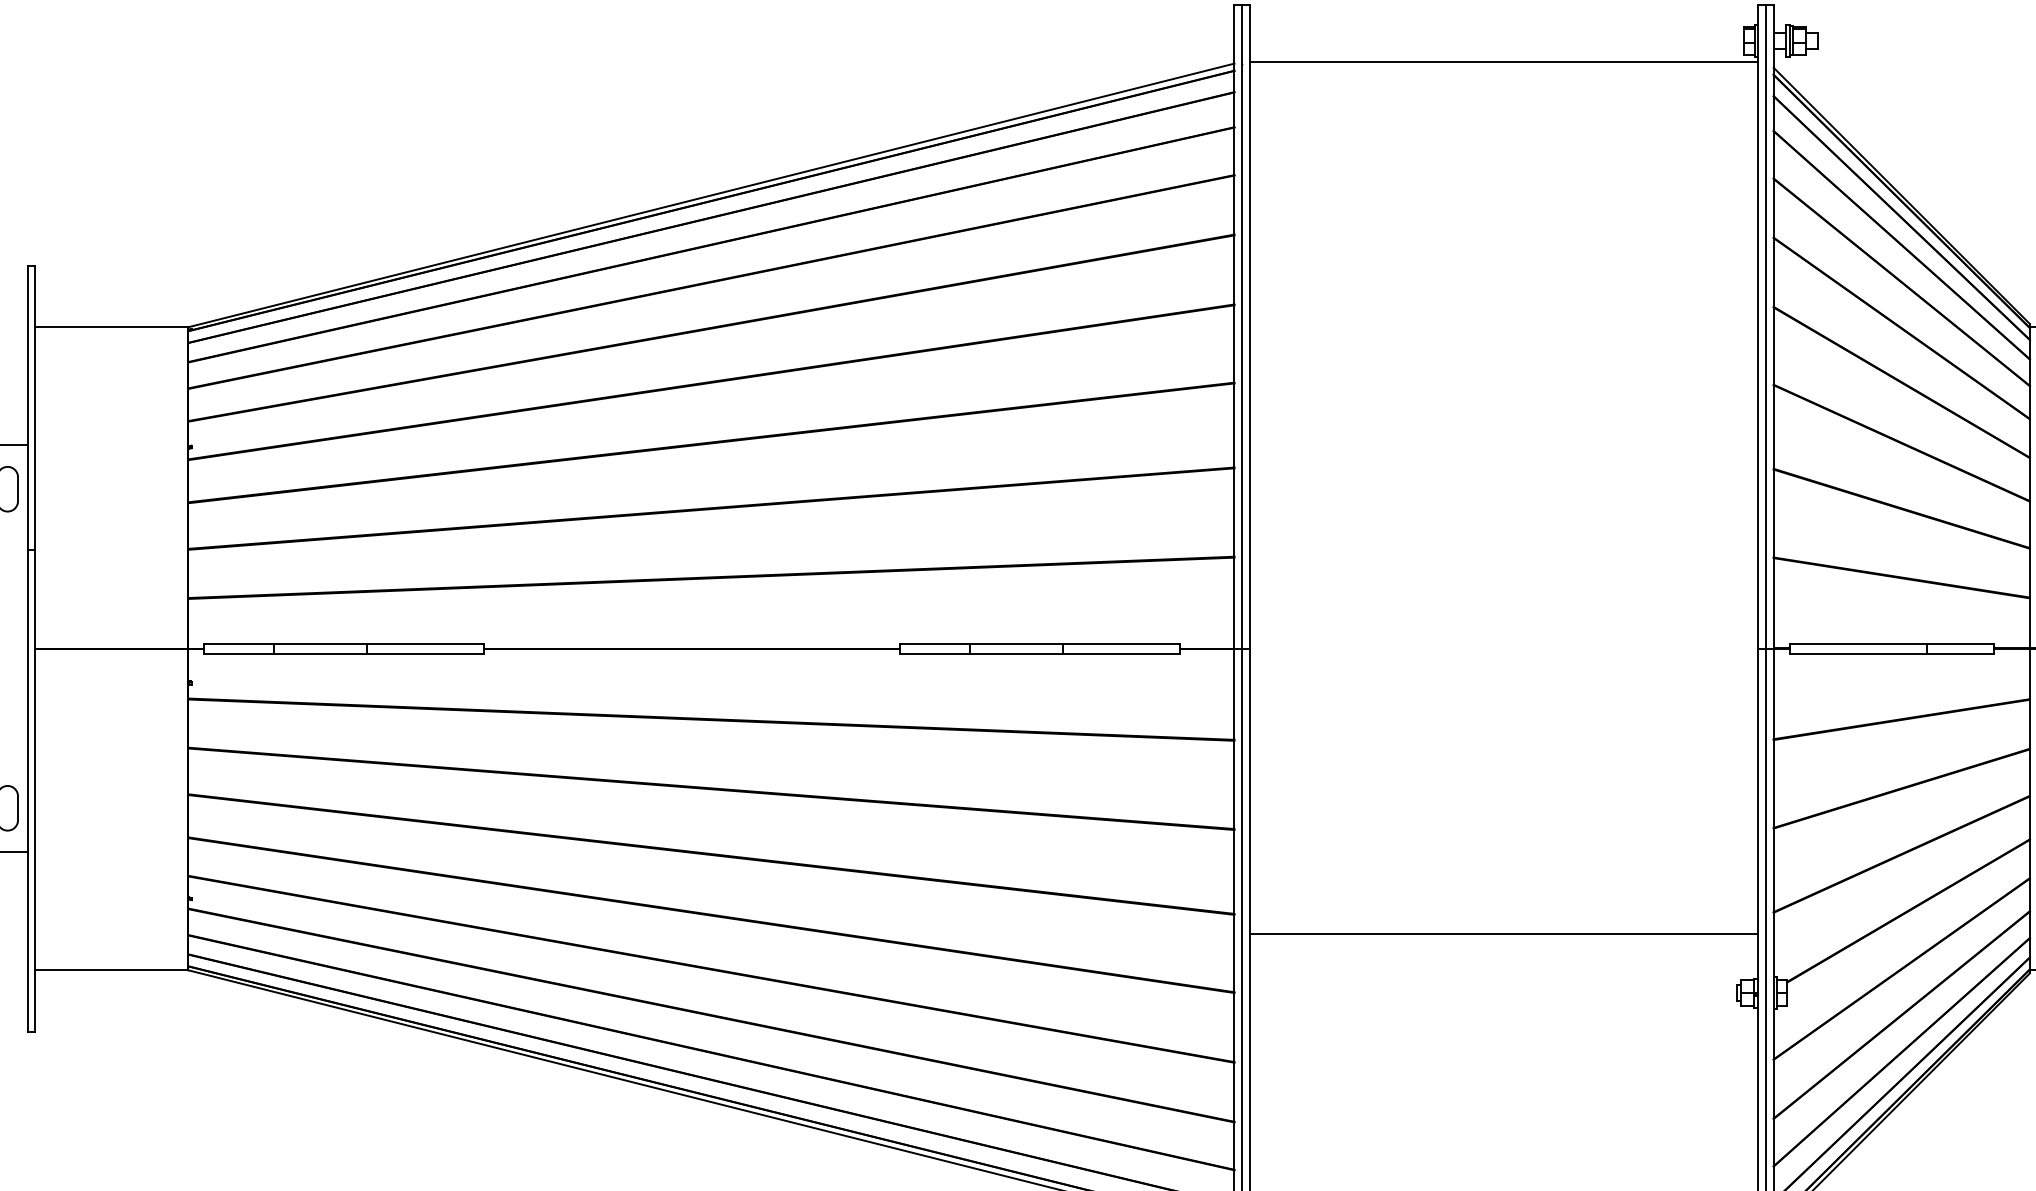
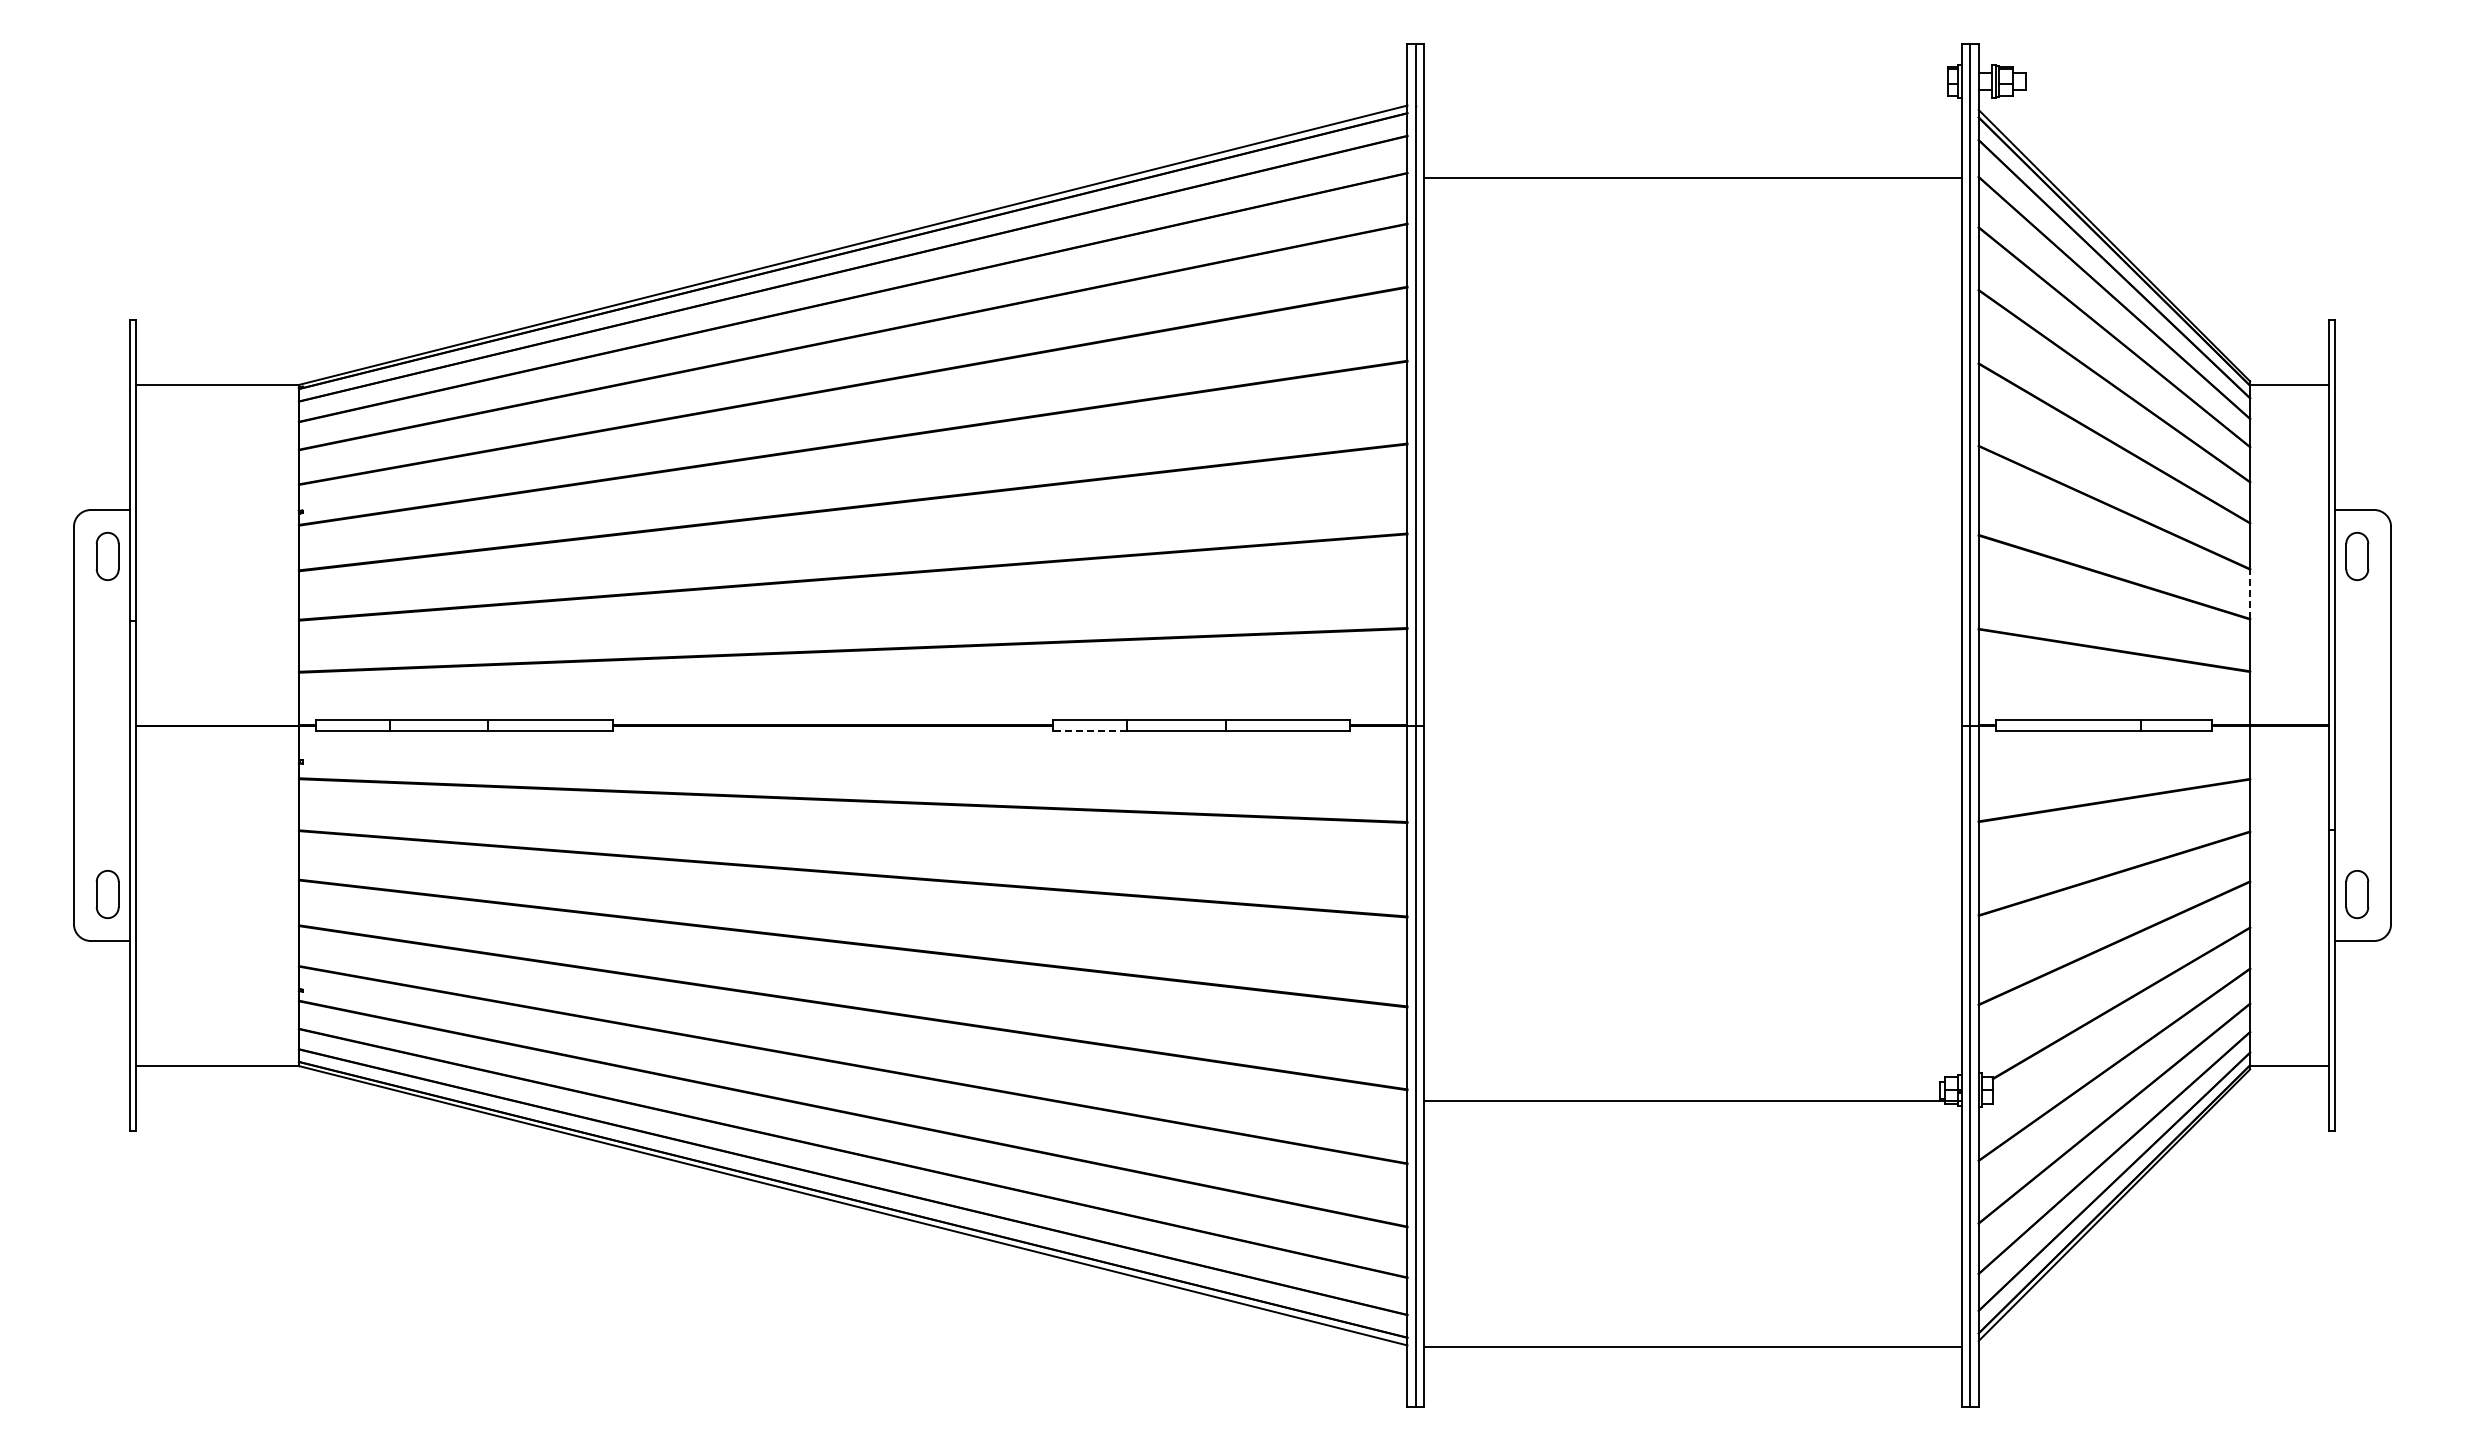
line: (1503, 61) -> (1692, 177), moved
line: (2030, 525) -> (2250, 594), solid -> dashed
line: (934, 653) -> (1089, 730), solid -> dashed
line: (1503, 934) -> (1692, 1101), moved

